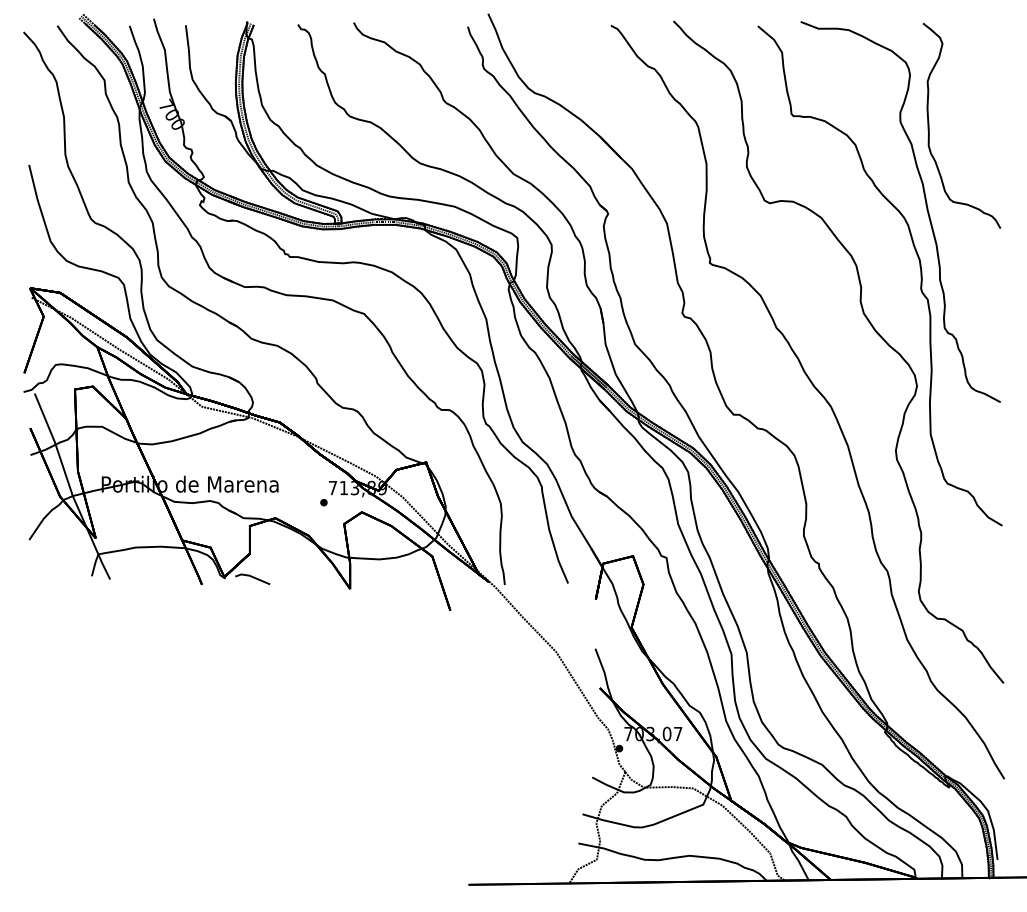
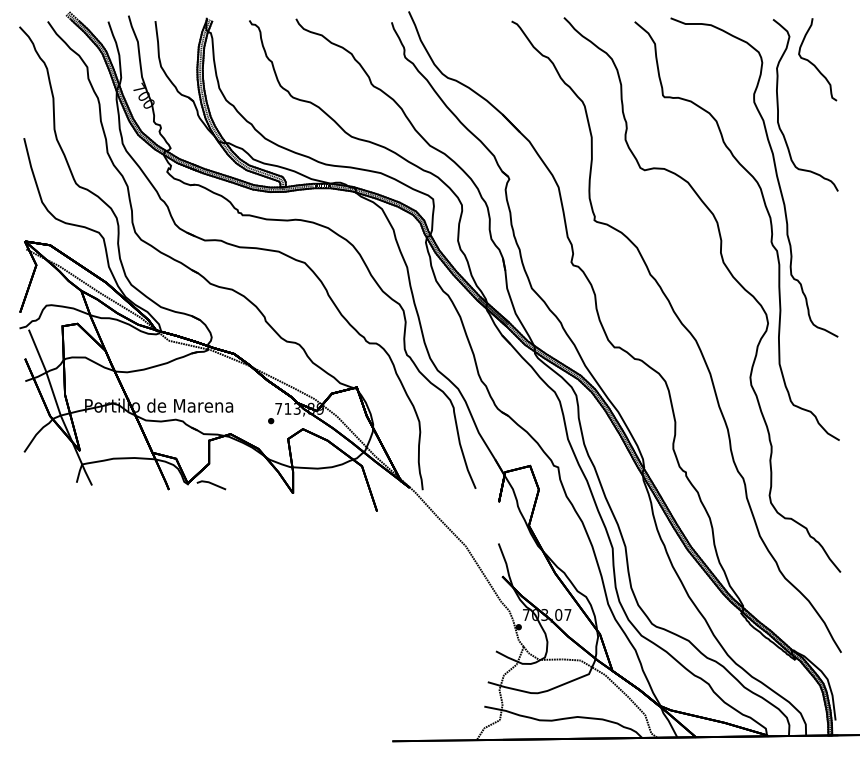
part: (970, 75) -> (812, 63), added

